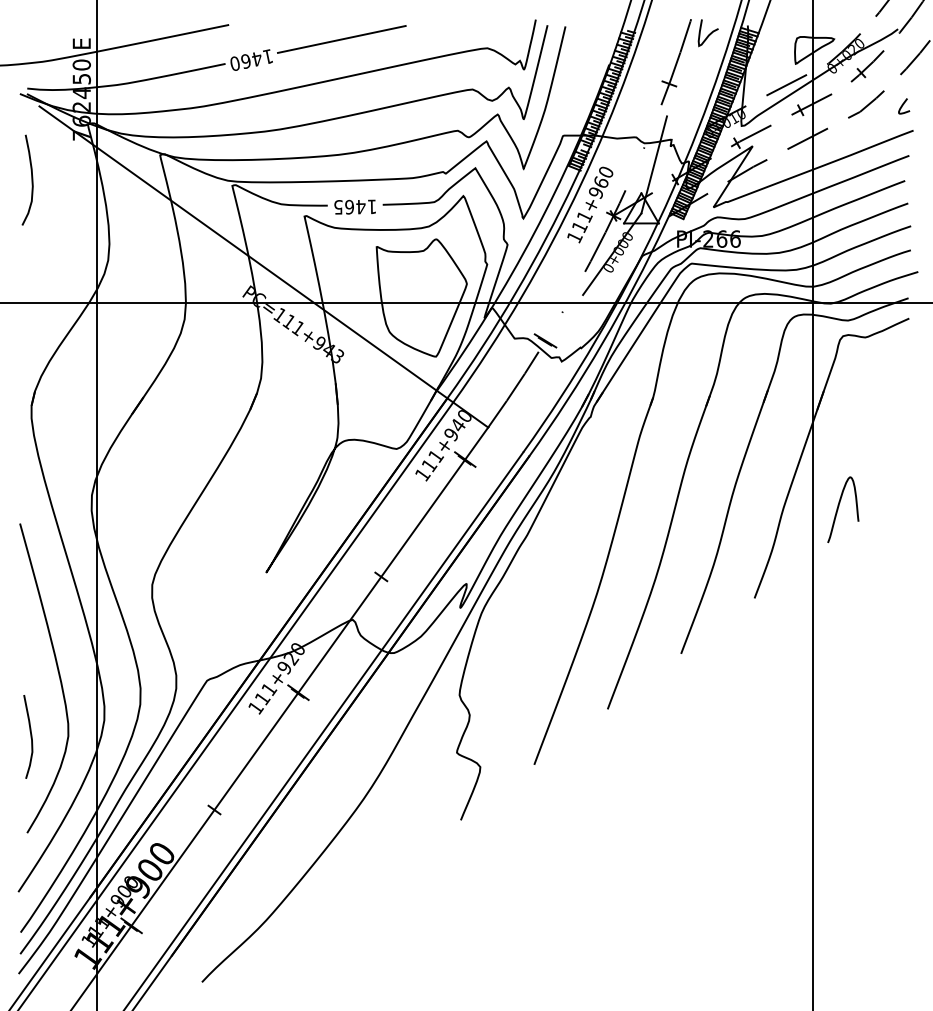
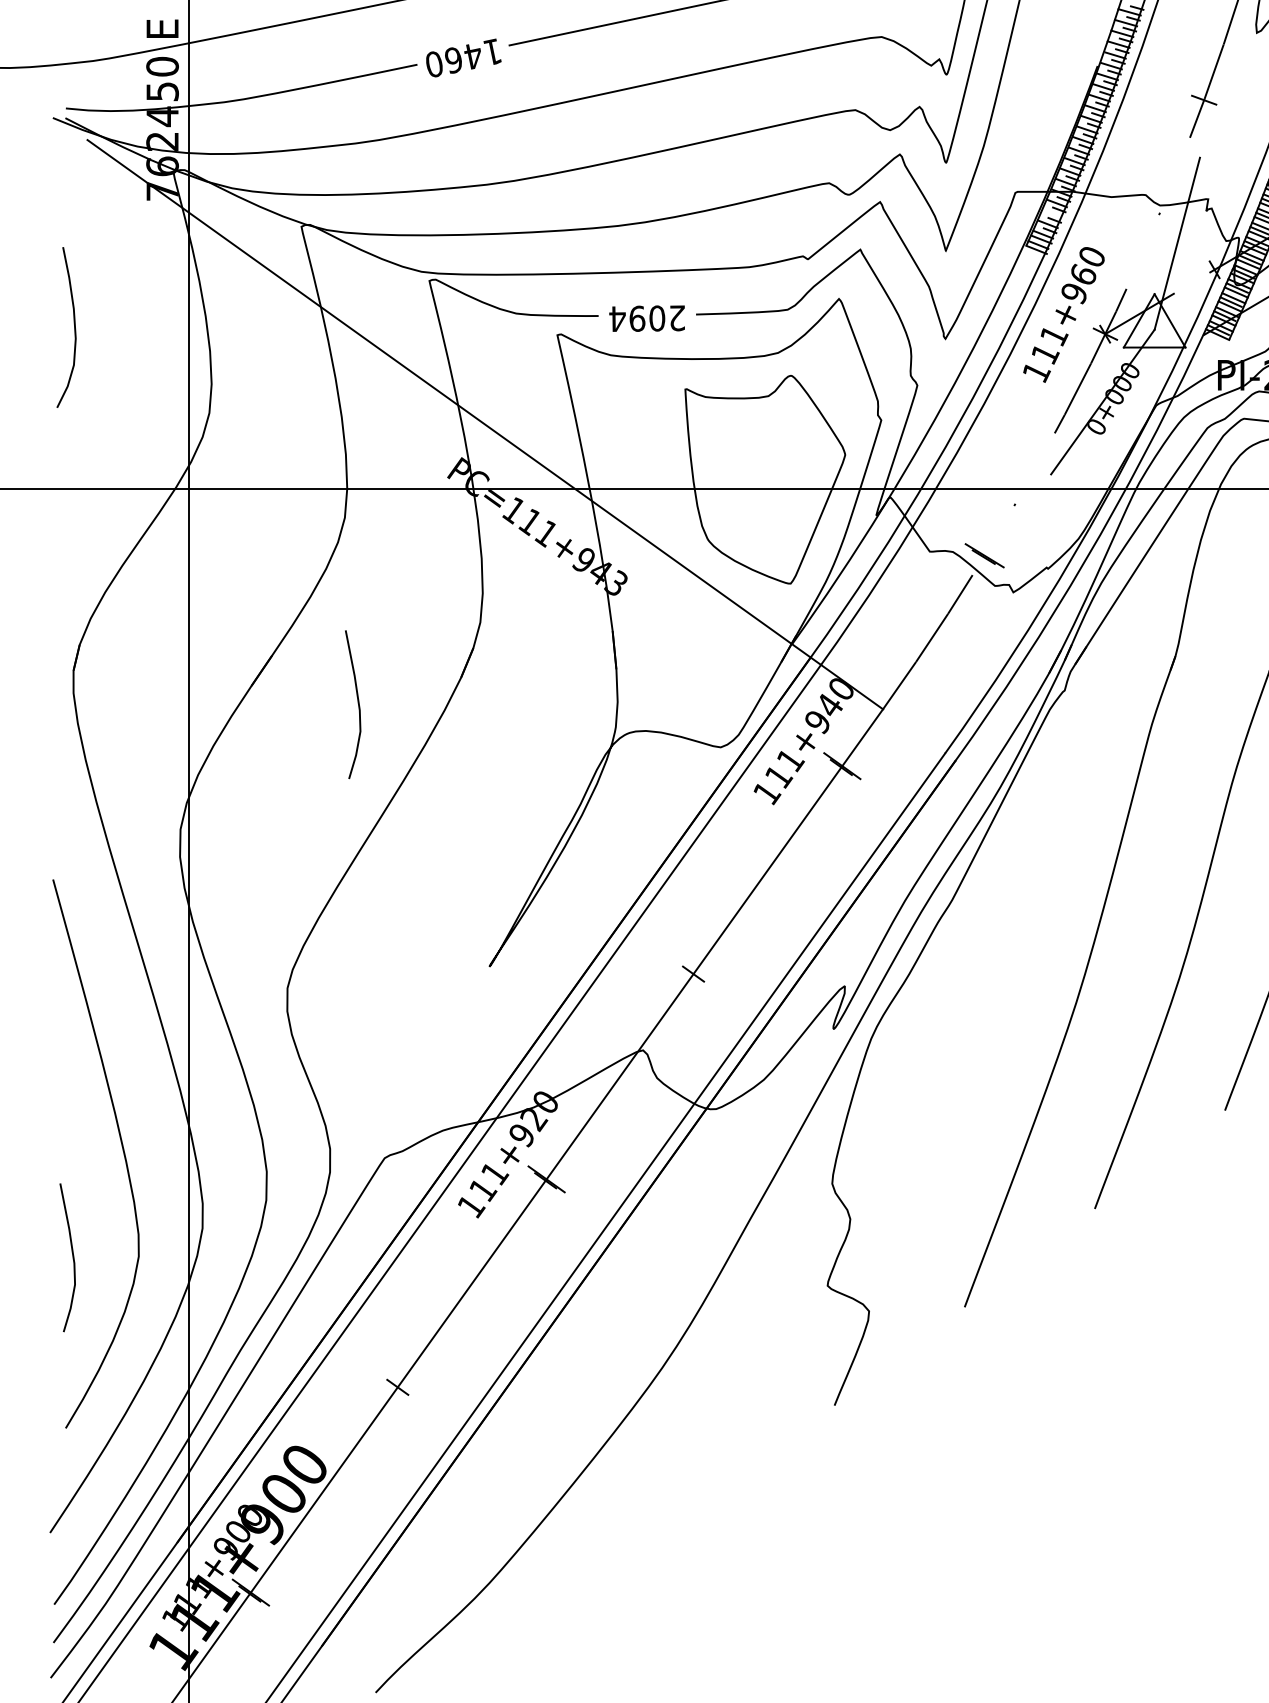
curve: (31, 179) -> (73, 326), moved
text: (354, 206) -> (645, 317), 1465 -> 2094
curve: (191, 424) -> (357, 703), added

